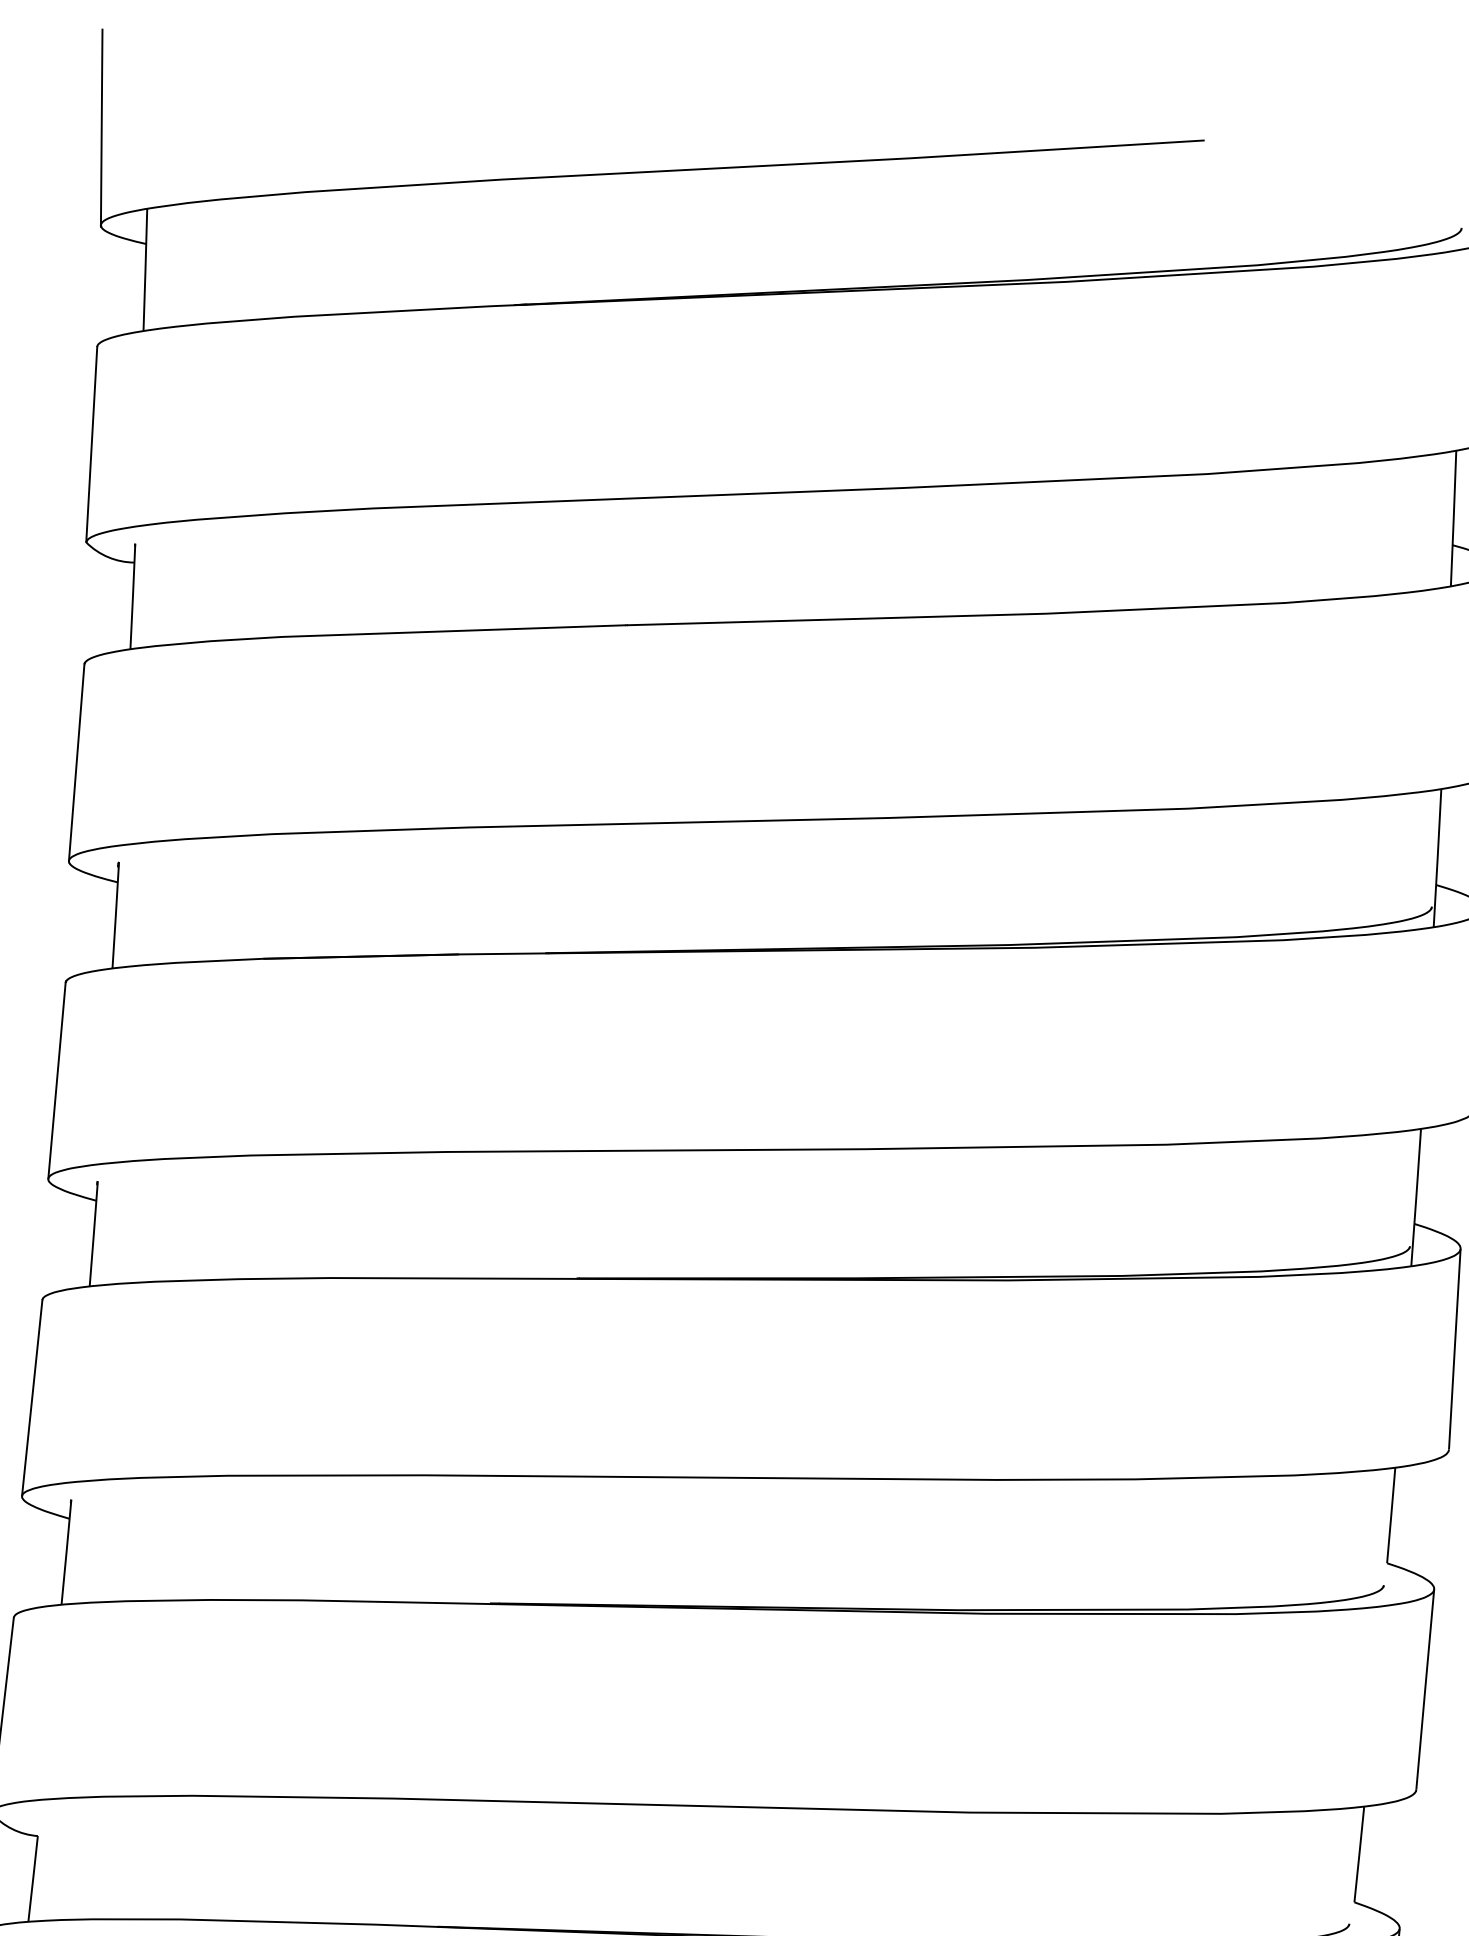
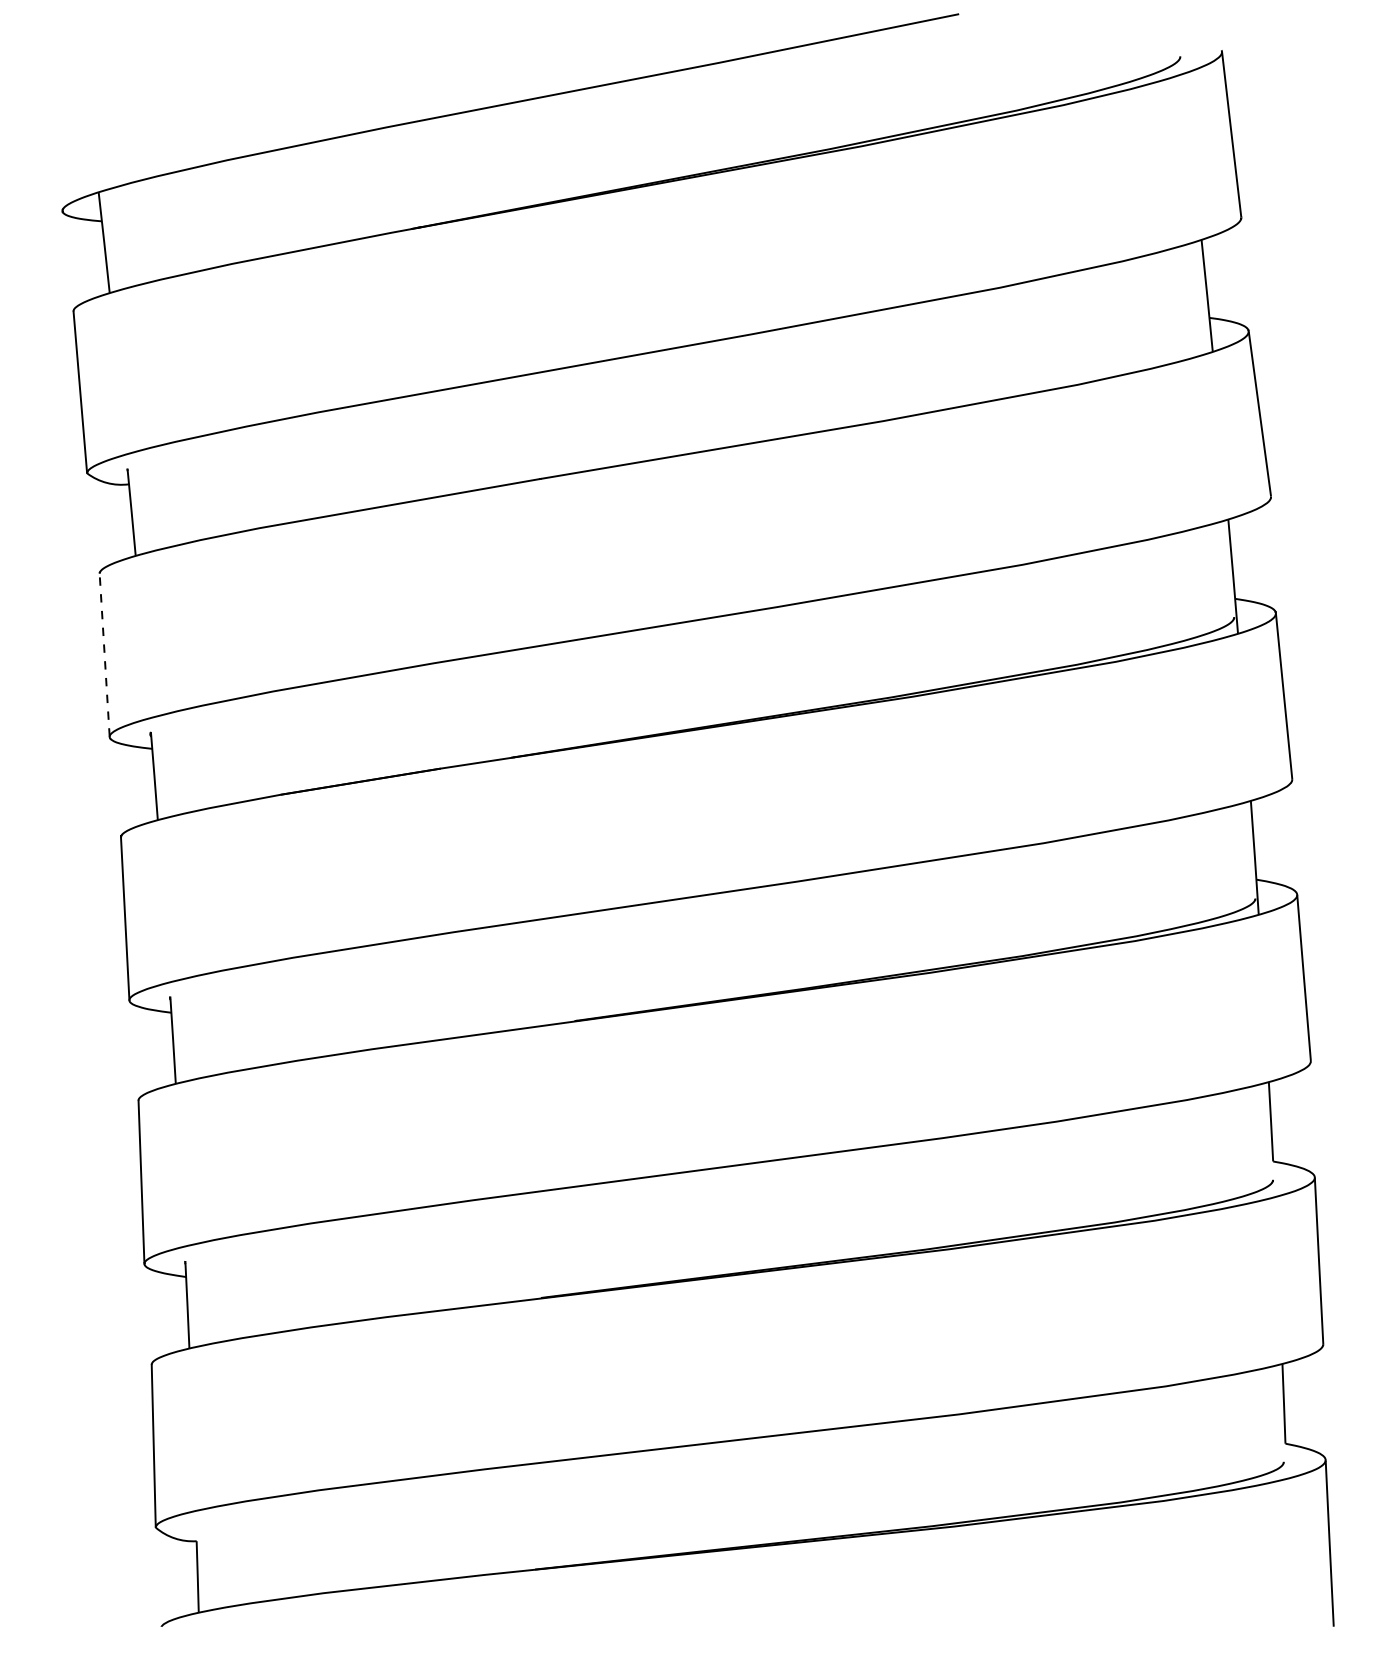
line: (101, 127) -> (51, 130), removed
line: (76, 762) -> (104, 655), solid -> dashed

